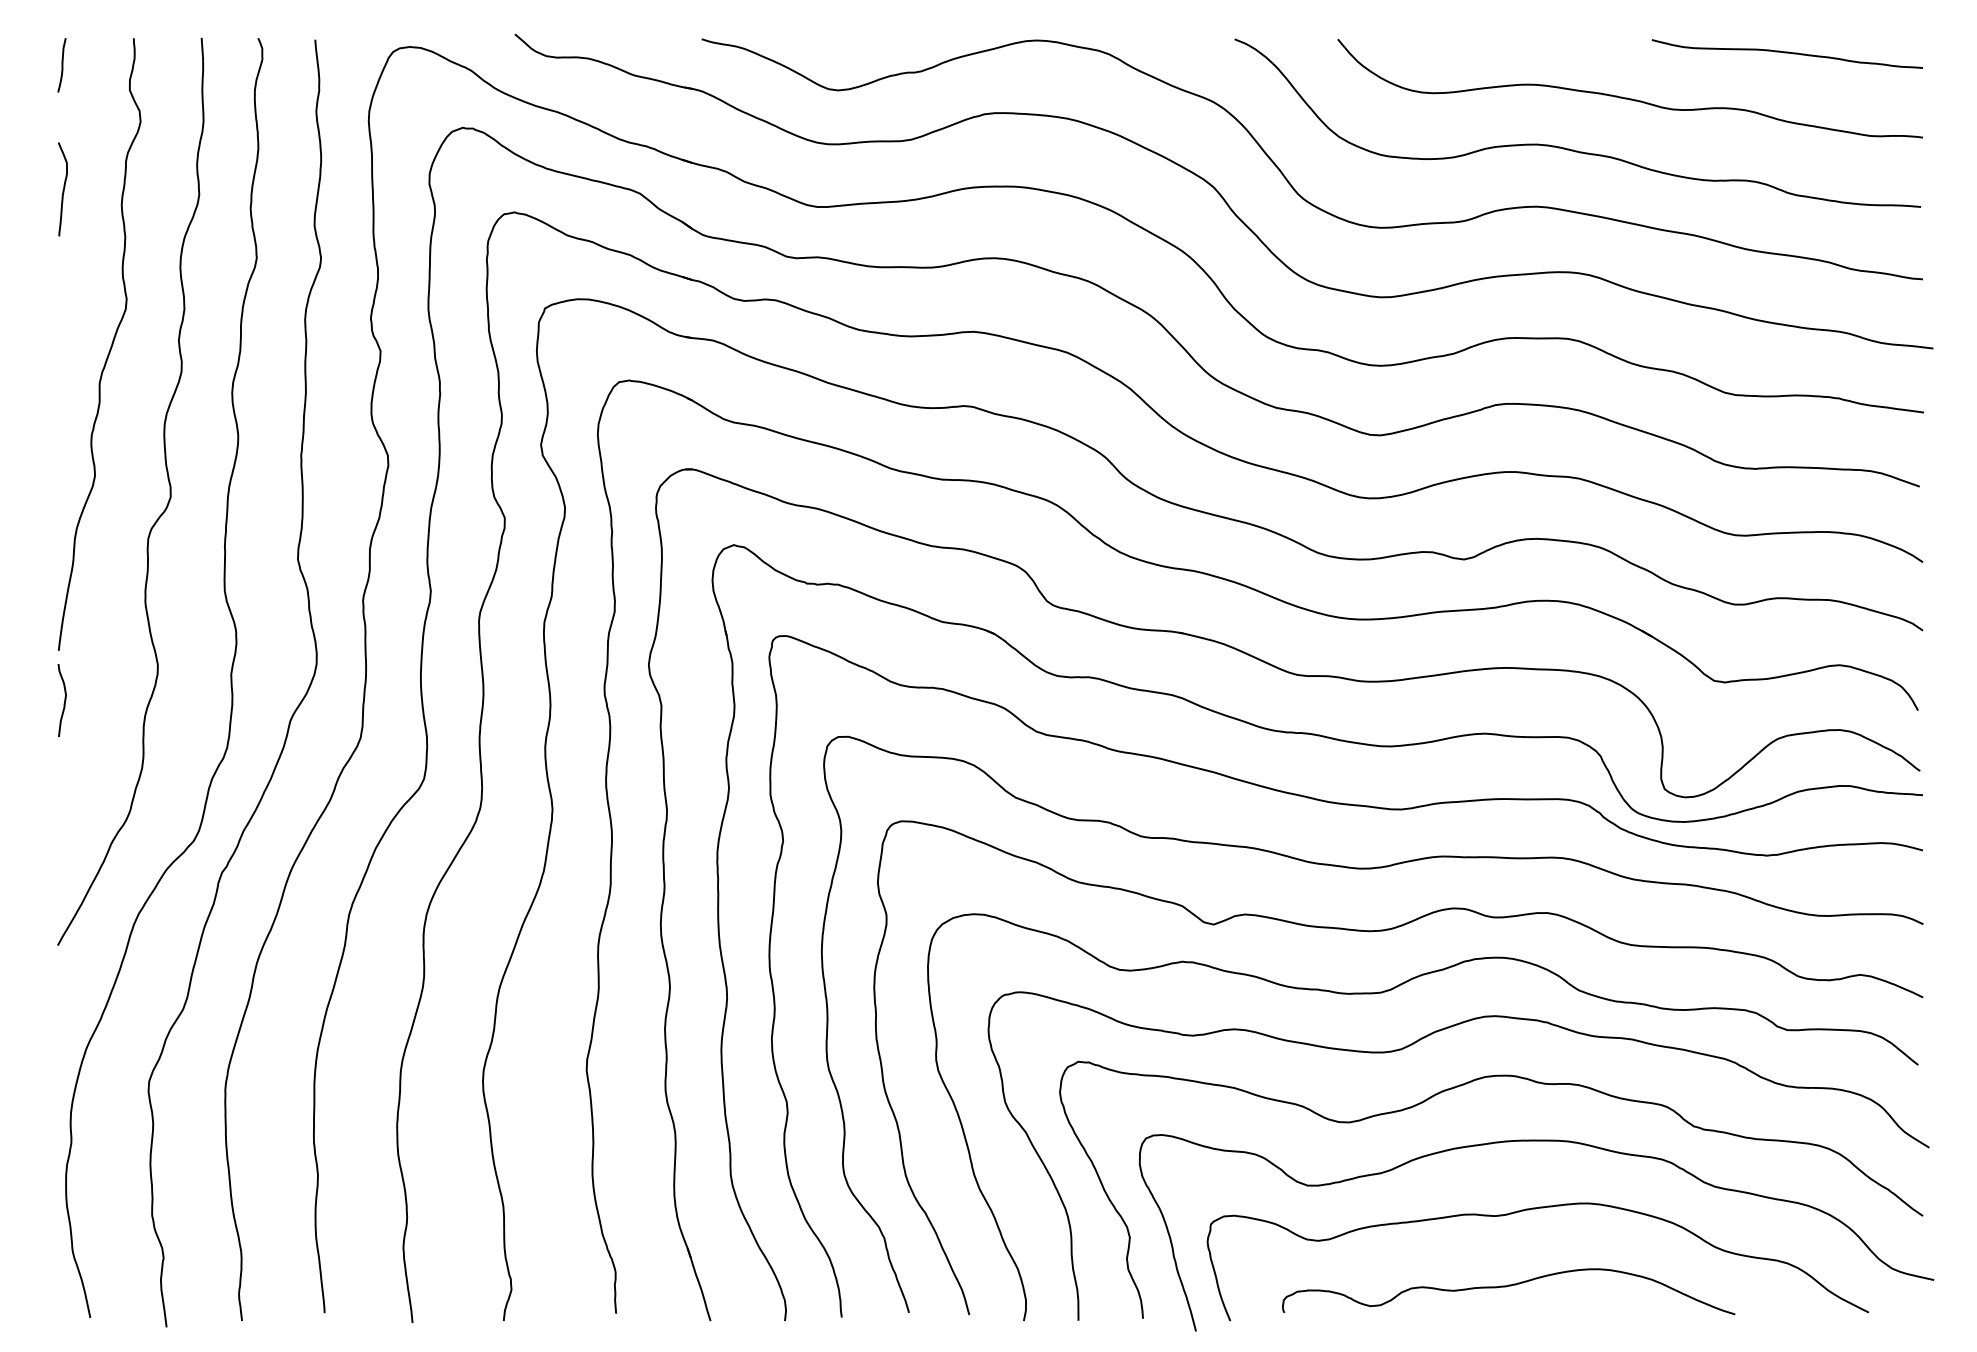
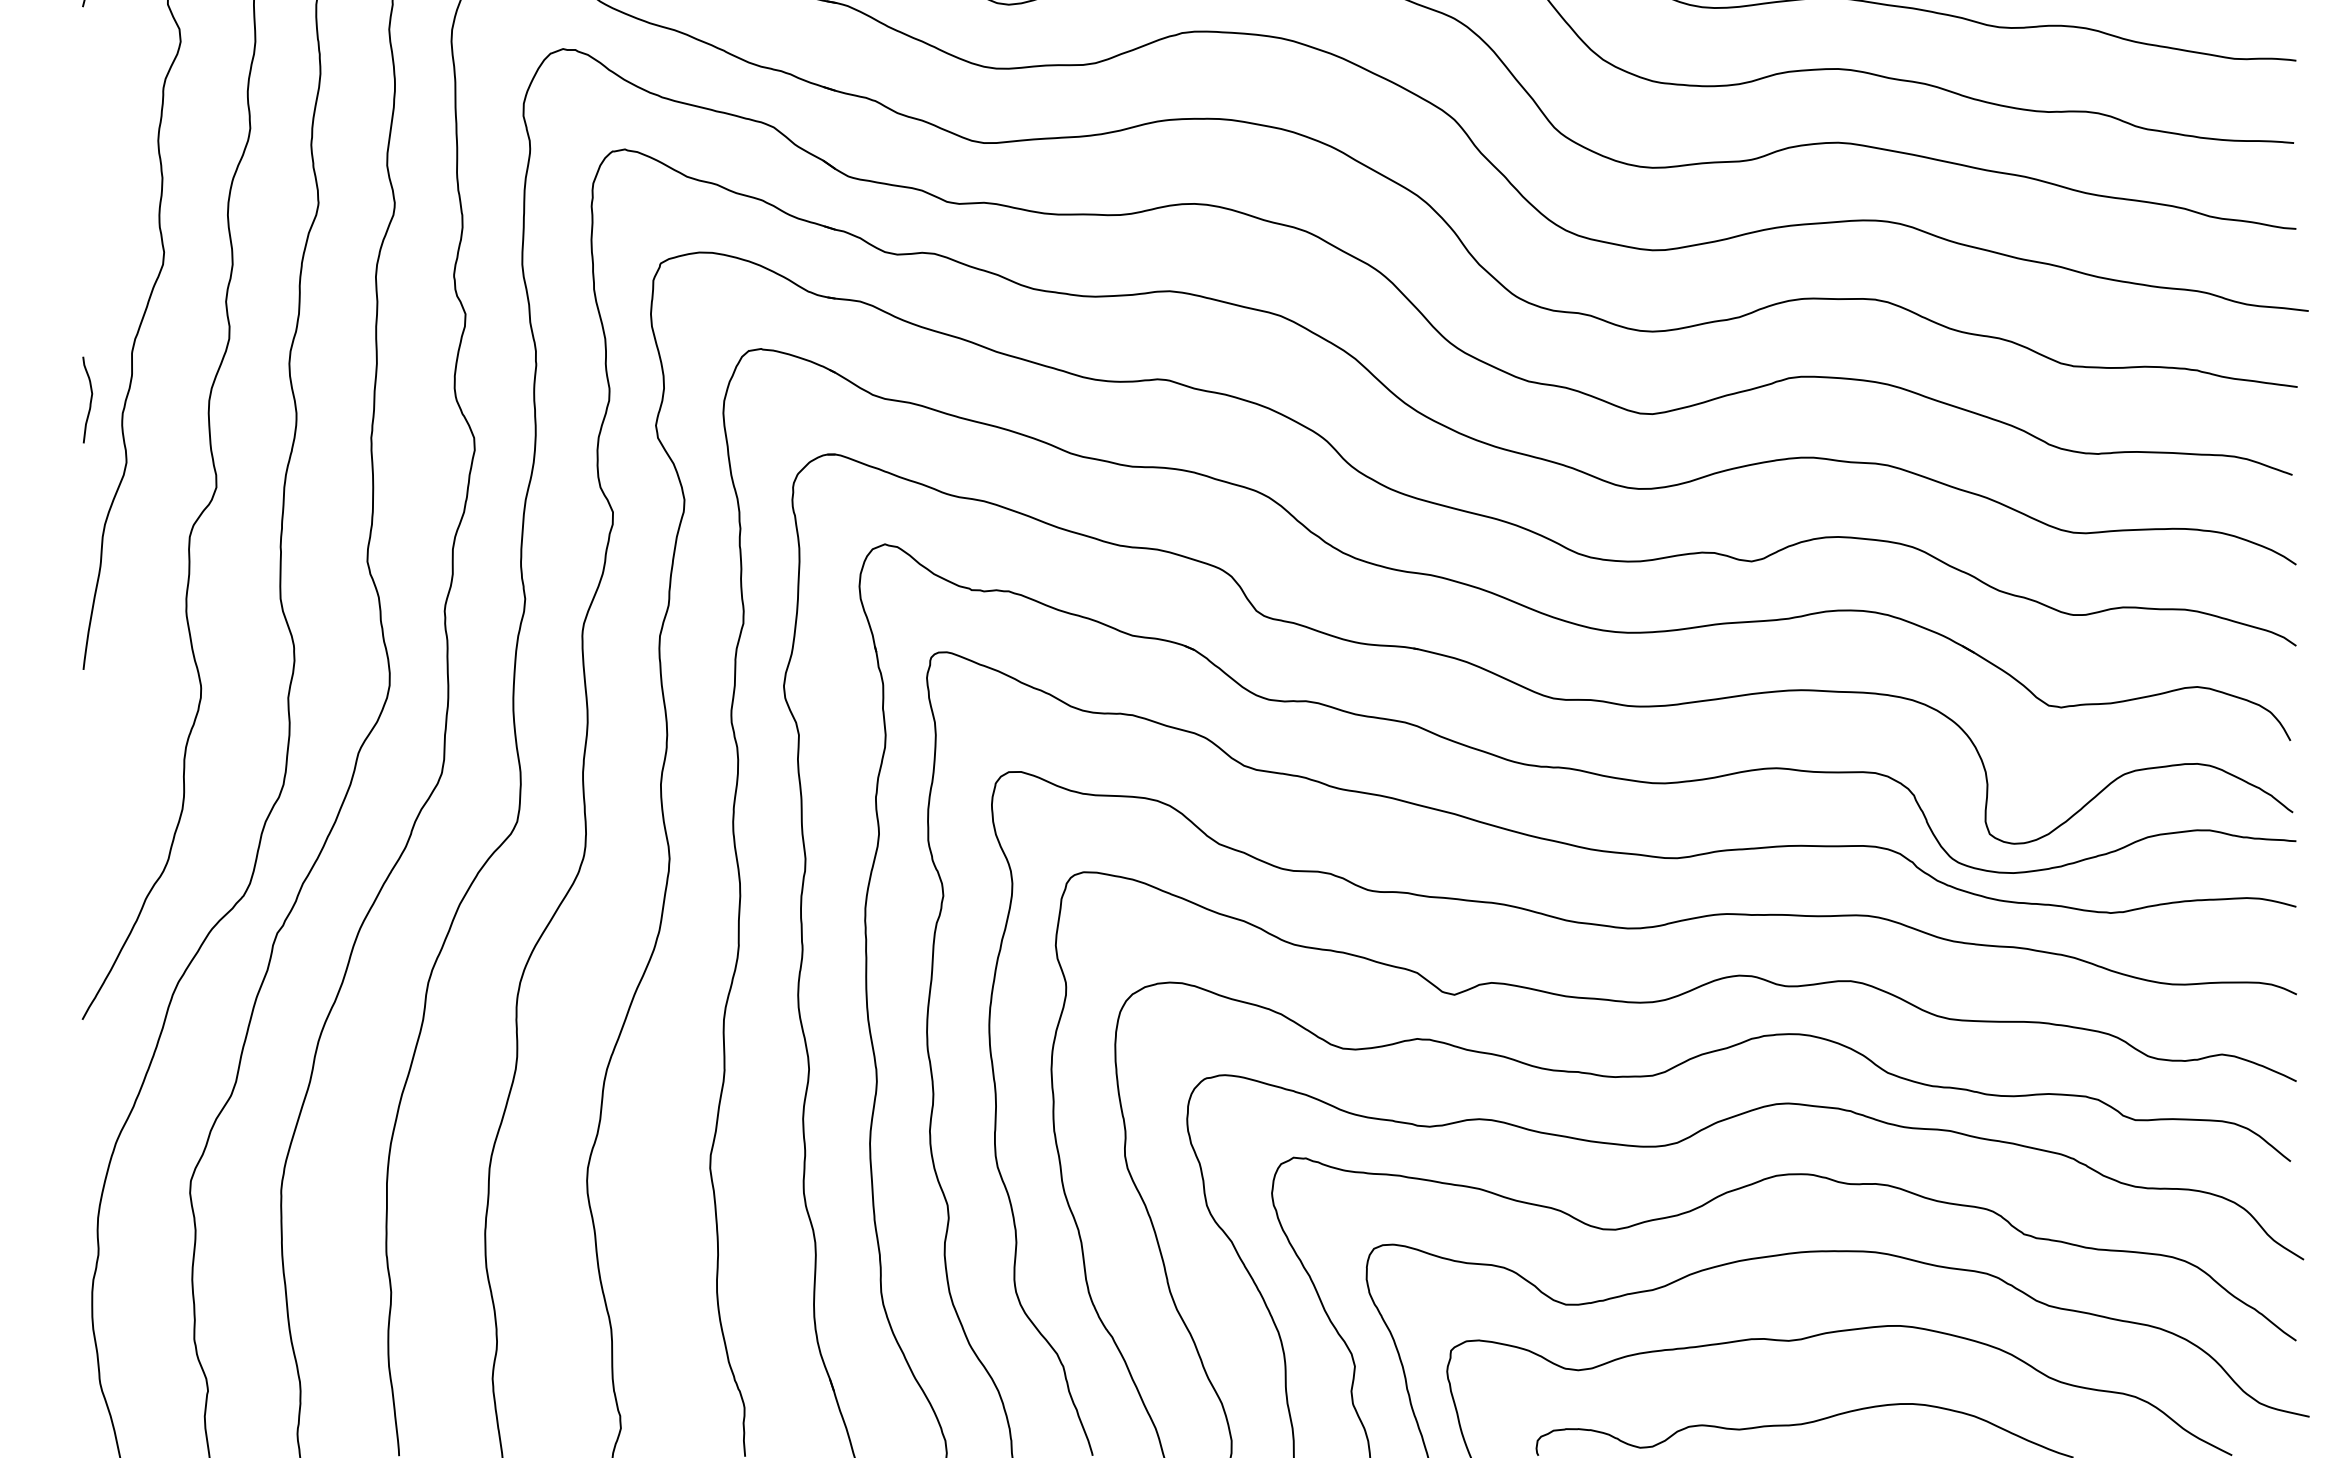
curve: (63, 189) -> (89, 122), removed
curve: (64, 700) -> (90, 400), moved

